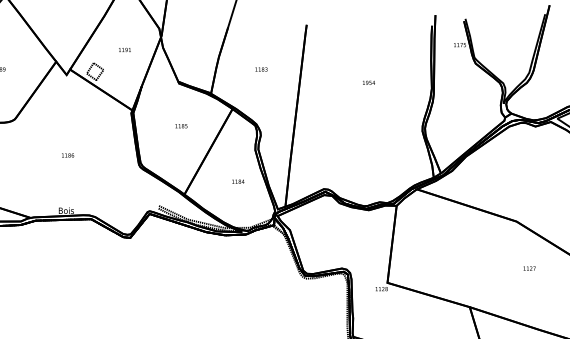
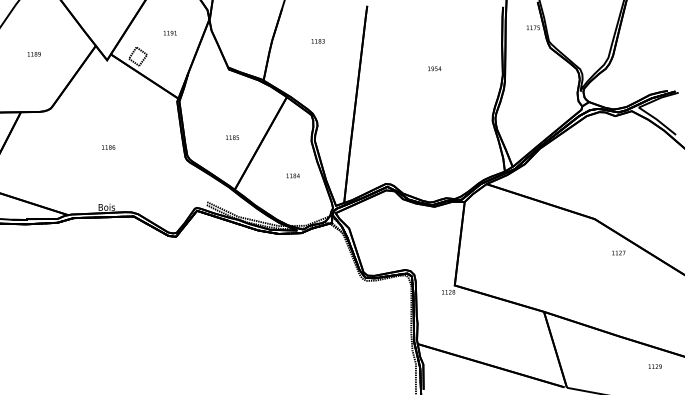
text: (260, 69) -> (317, 41), moved
text: (181, 125) -> (232, 137), moved
text: (529, 268) -> (618, 252), moved

